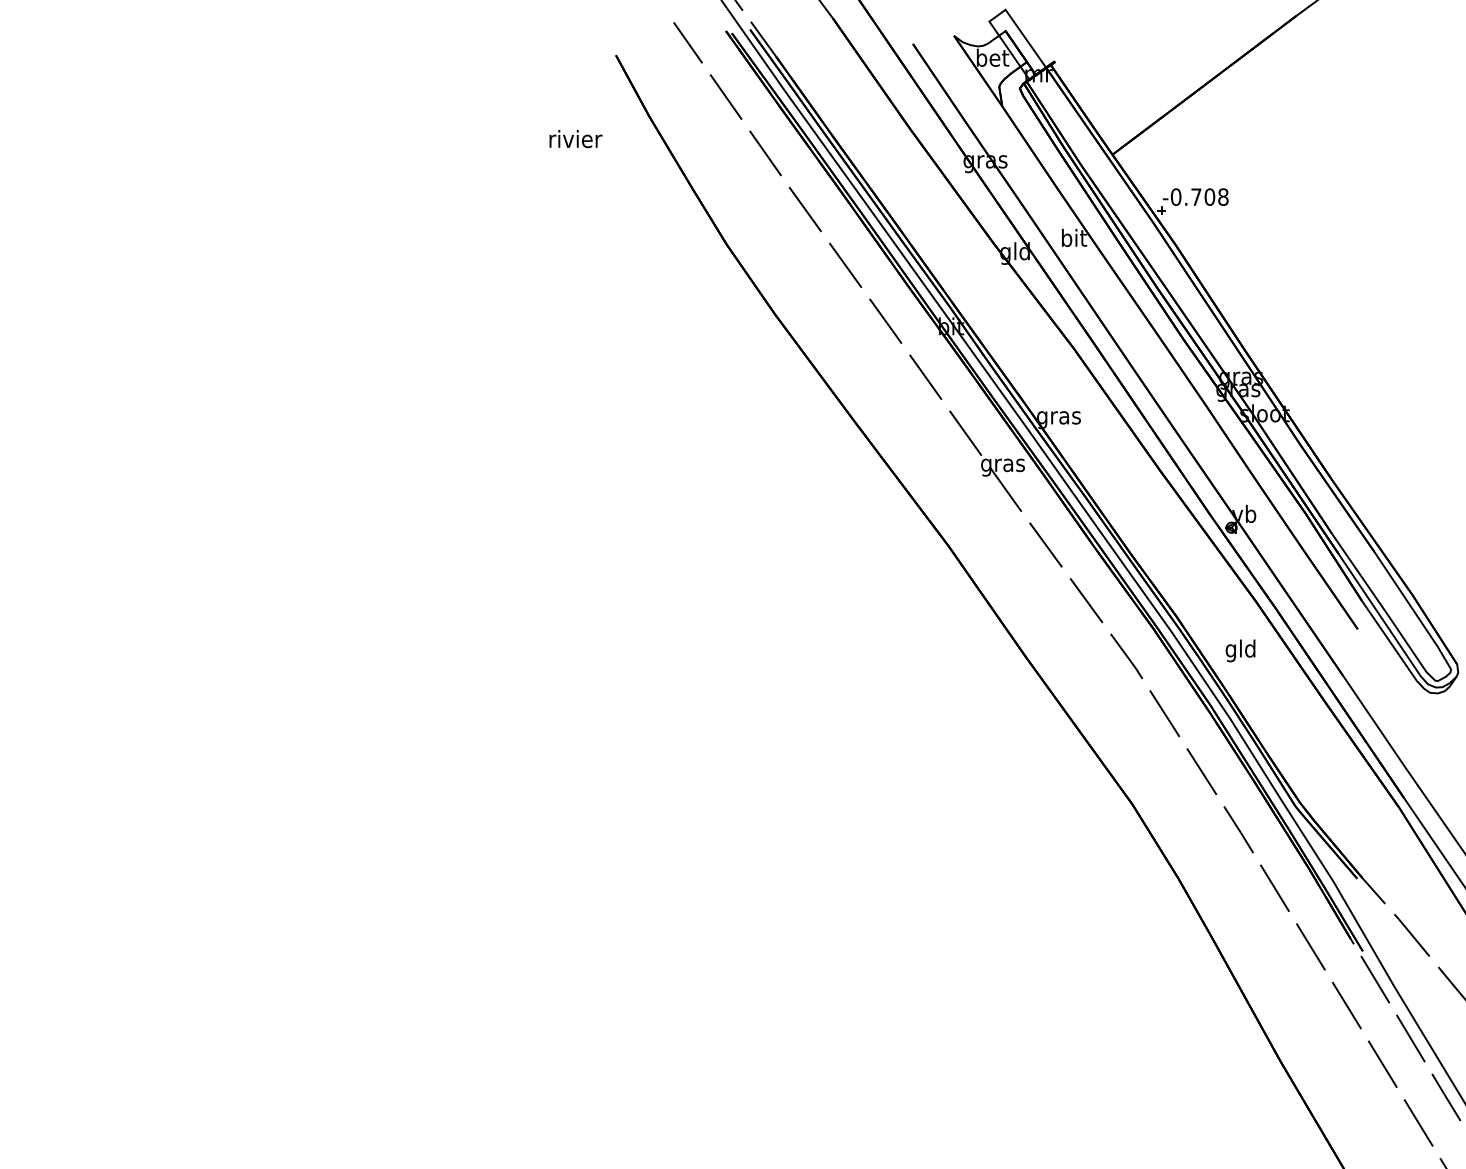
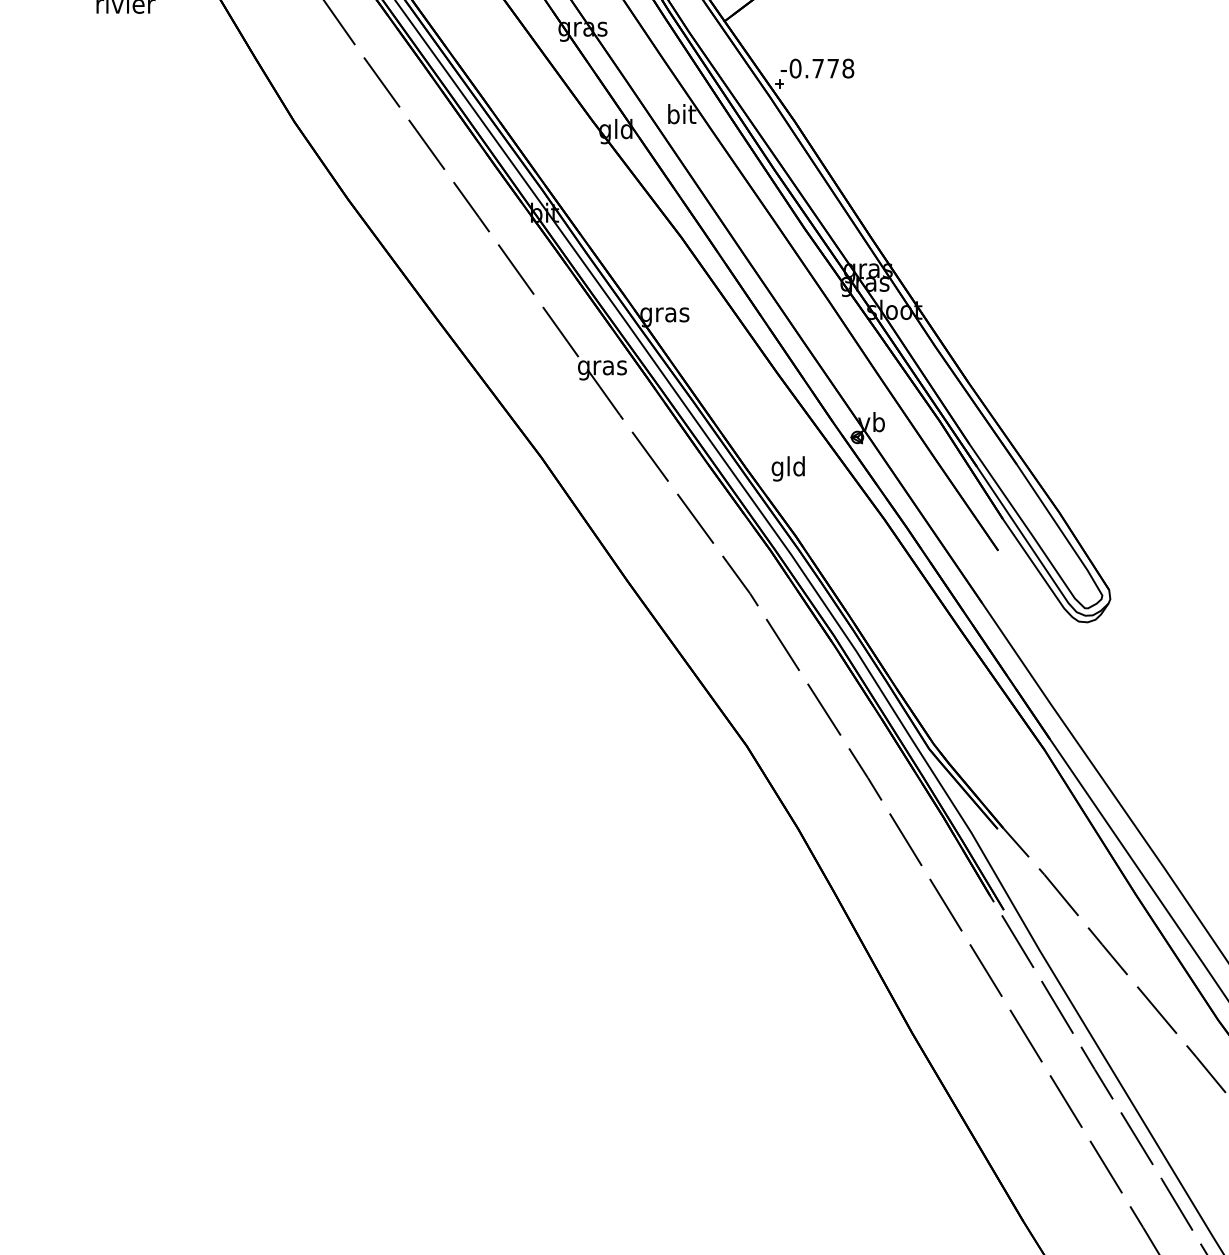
text: (1209, 196) -> (832, 67), -0.708 -> -0.778
text: (1240, 650) -> (788, 468), moved

